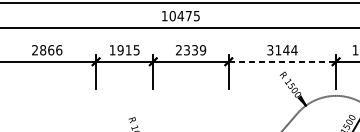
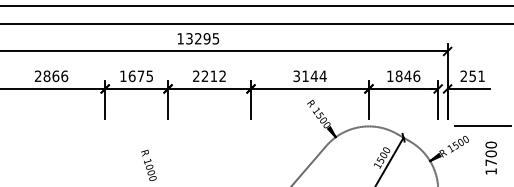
text: (180, 15) -> (198, 38), 10475 -> 13295
text: (124, 49) -> (136, 75), 1915 -> 1675
text: (194, 50) -> (213, 76), 2339 -> 2212
line: (281, 61) -> (309, 88), dashed -> solid

